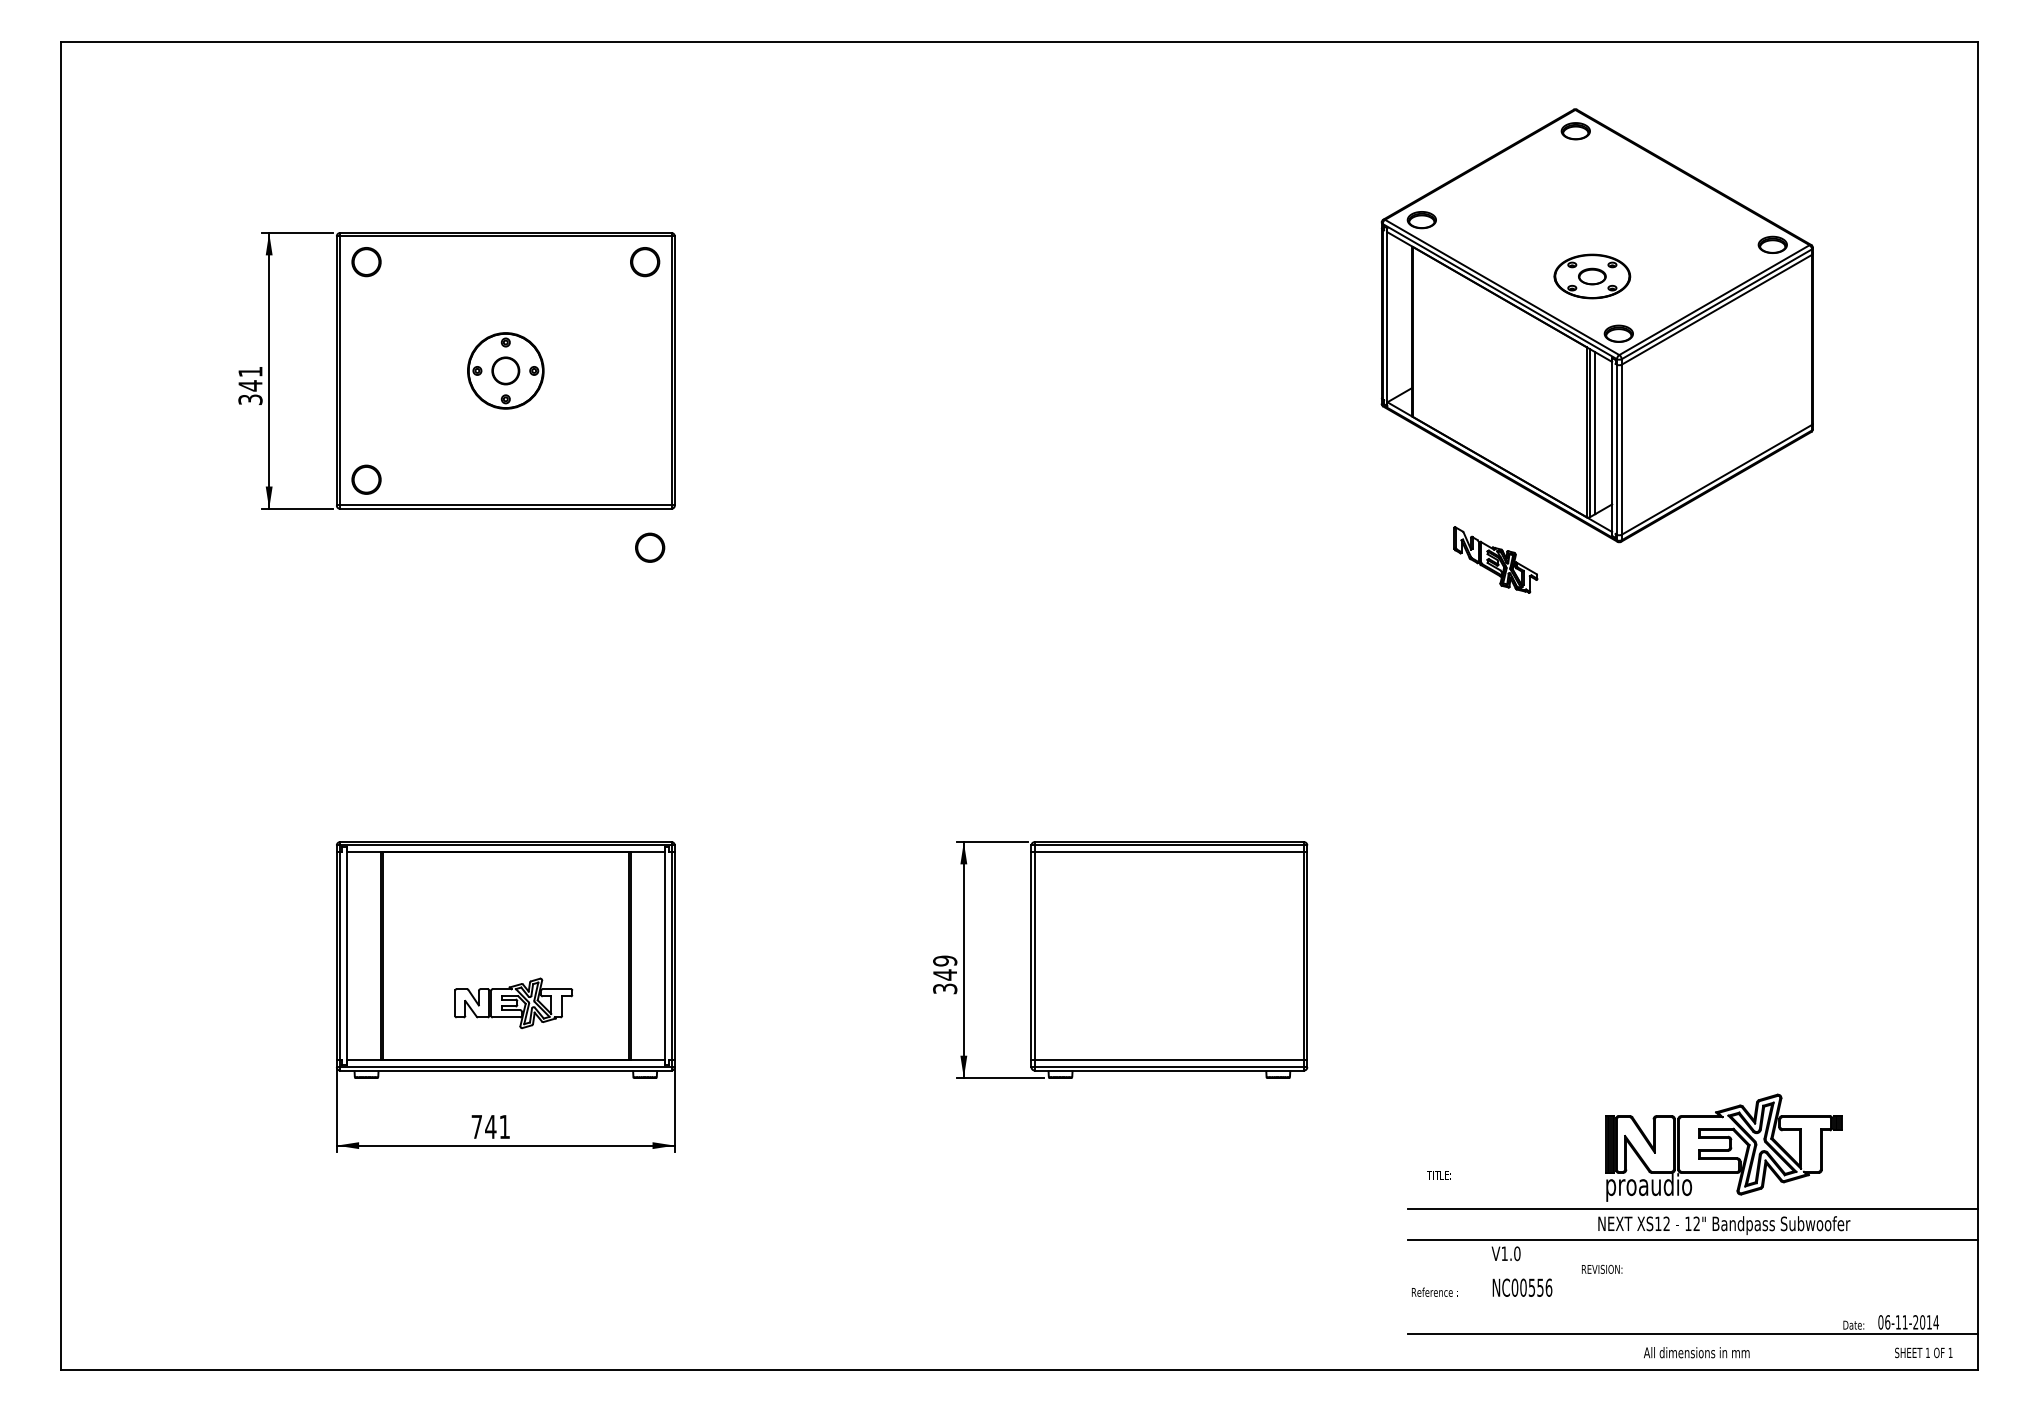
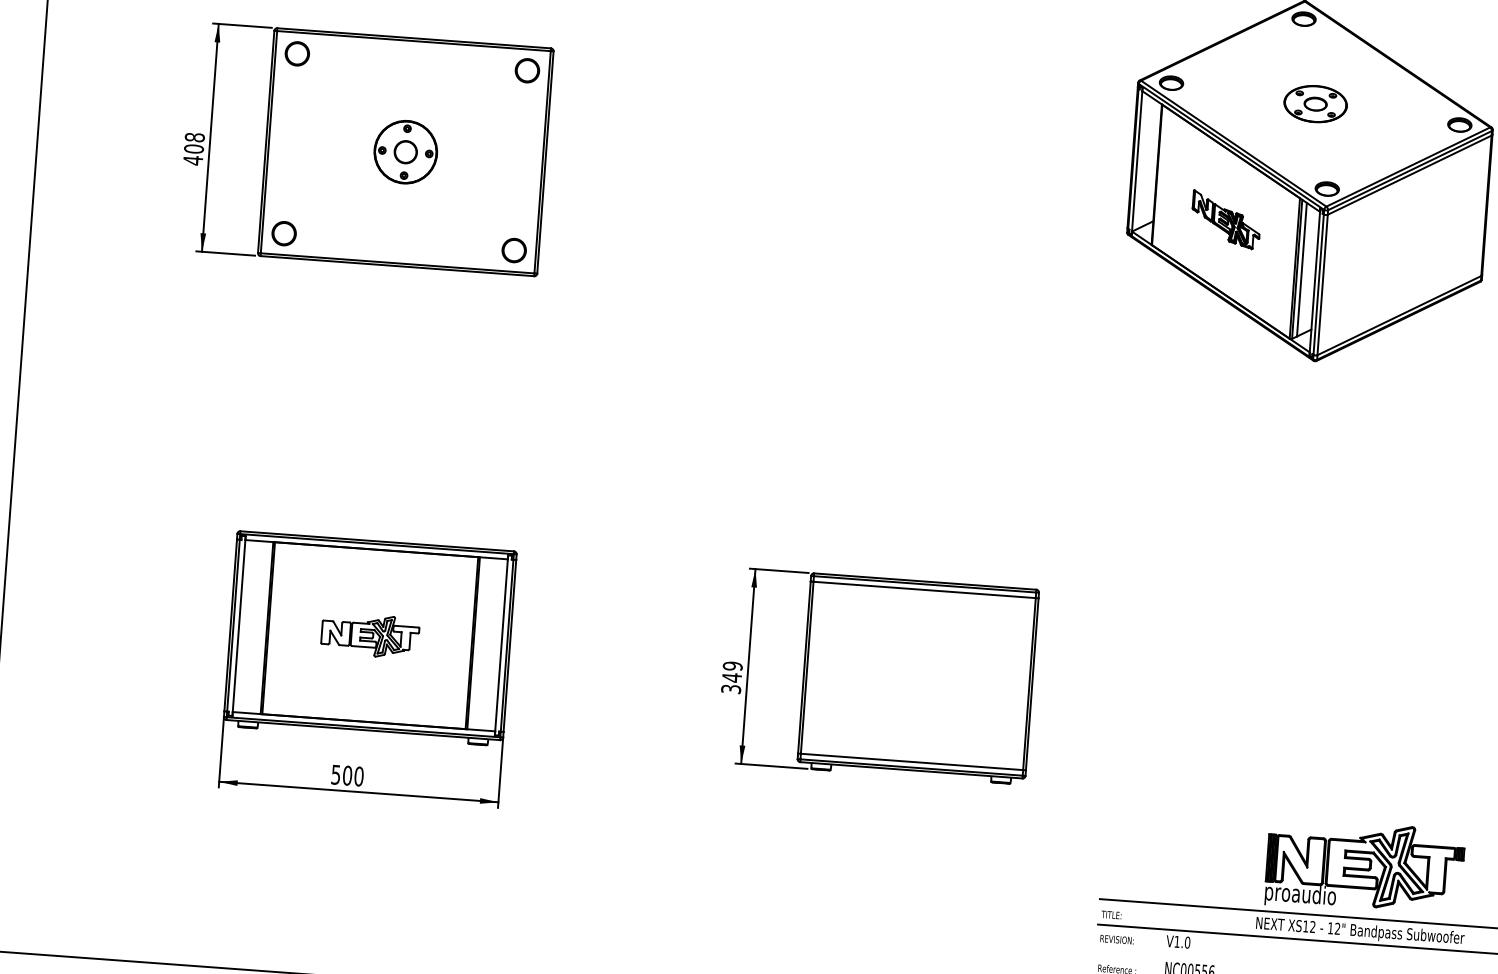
part: (1592, 276) -> (1315, 104), moved
text: (250, 385) -> (194, 148), 341 -> 408
part: (650, 547) -> (514, 250), moved
part: (1495, 559) -> (1225, 219), moved
part: (513, 1003) -> (370, 635), moved
text: (490, 1126) -> (347, 775), 741 -> 500
text: (1438, 1175) -> (1110, 915), moved
text: (1602, 1268) -> (1117, 938), moved

